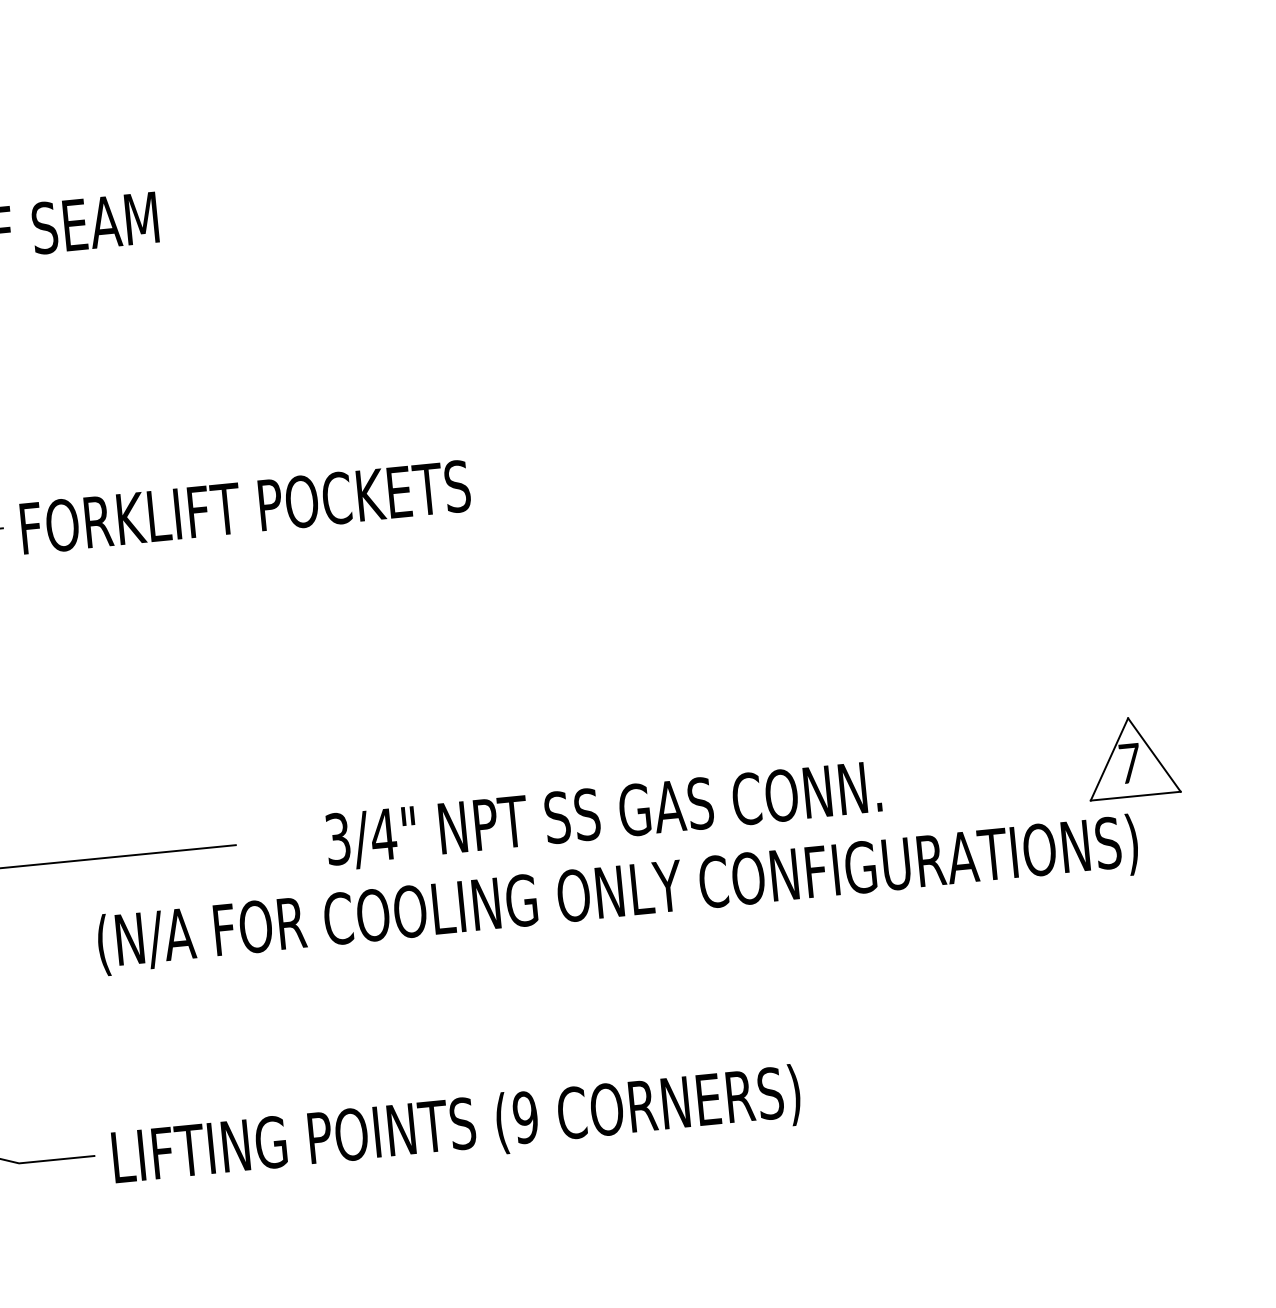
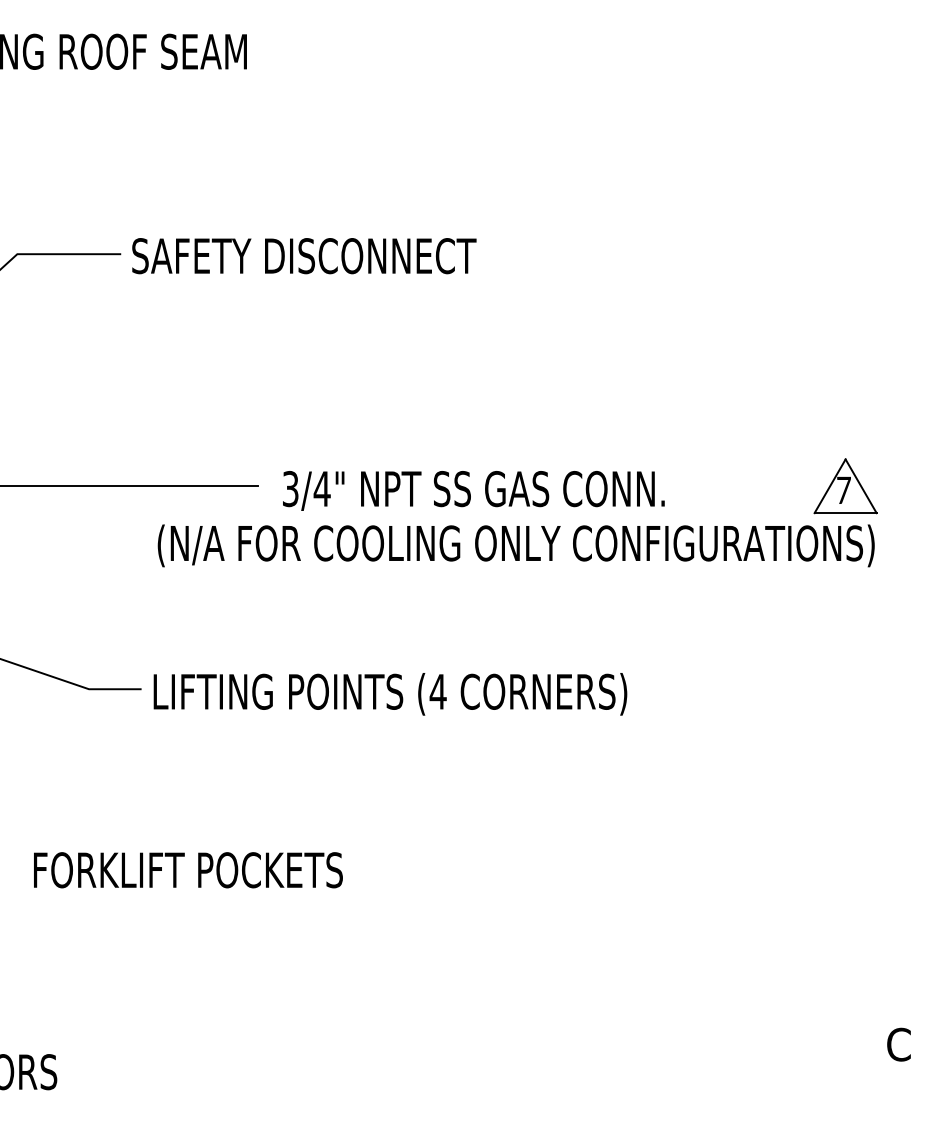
text: (269, 505) -> (304, 256), FORKLIFT POCKETS -> SAFETY DISCONNECT
part: (1131, 757) -> (845, 486), moved
text: (603, 815) -> (473, 490), moved
text: (524, 1117) -> (437, 691), (9 -> (4

